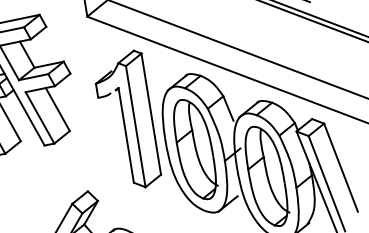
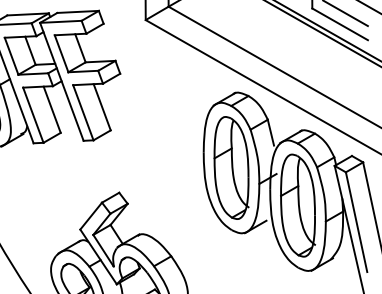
part: (126, 120) -> (168, 128), removed

